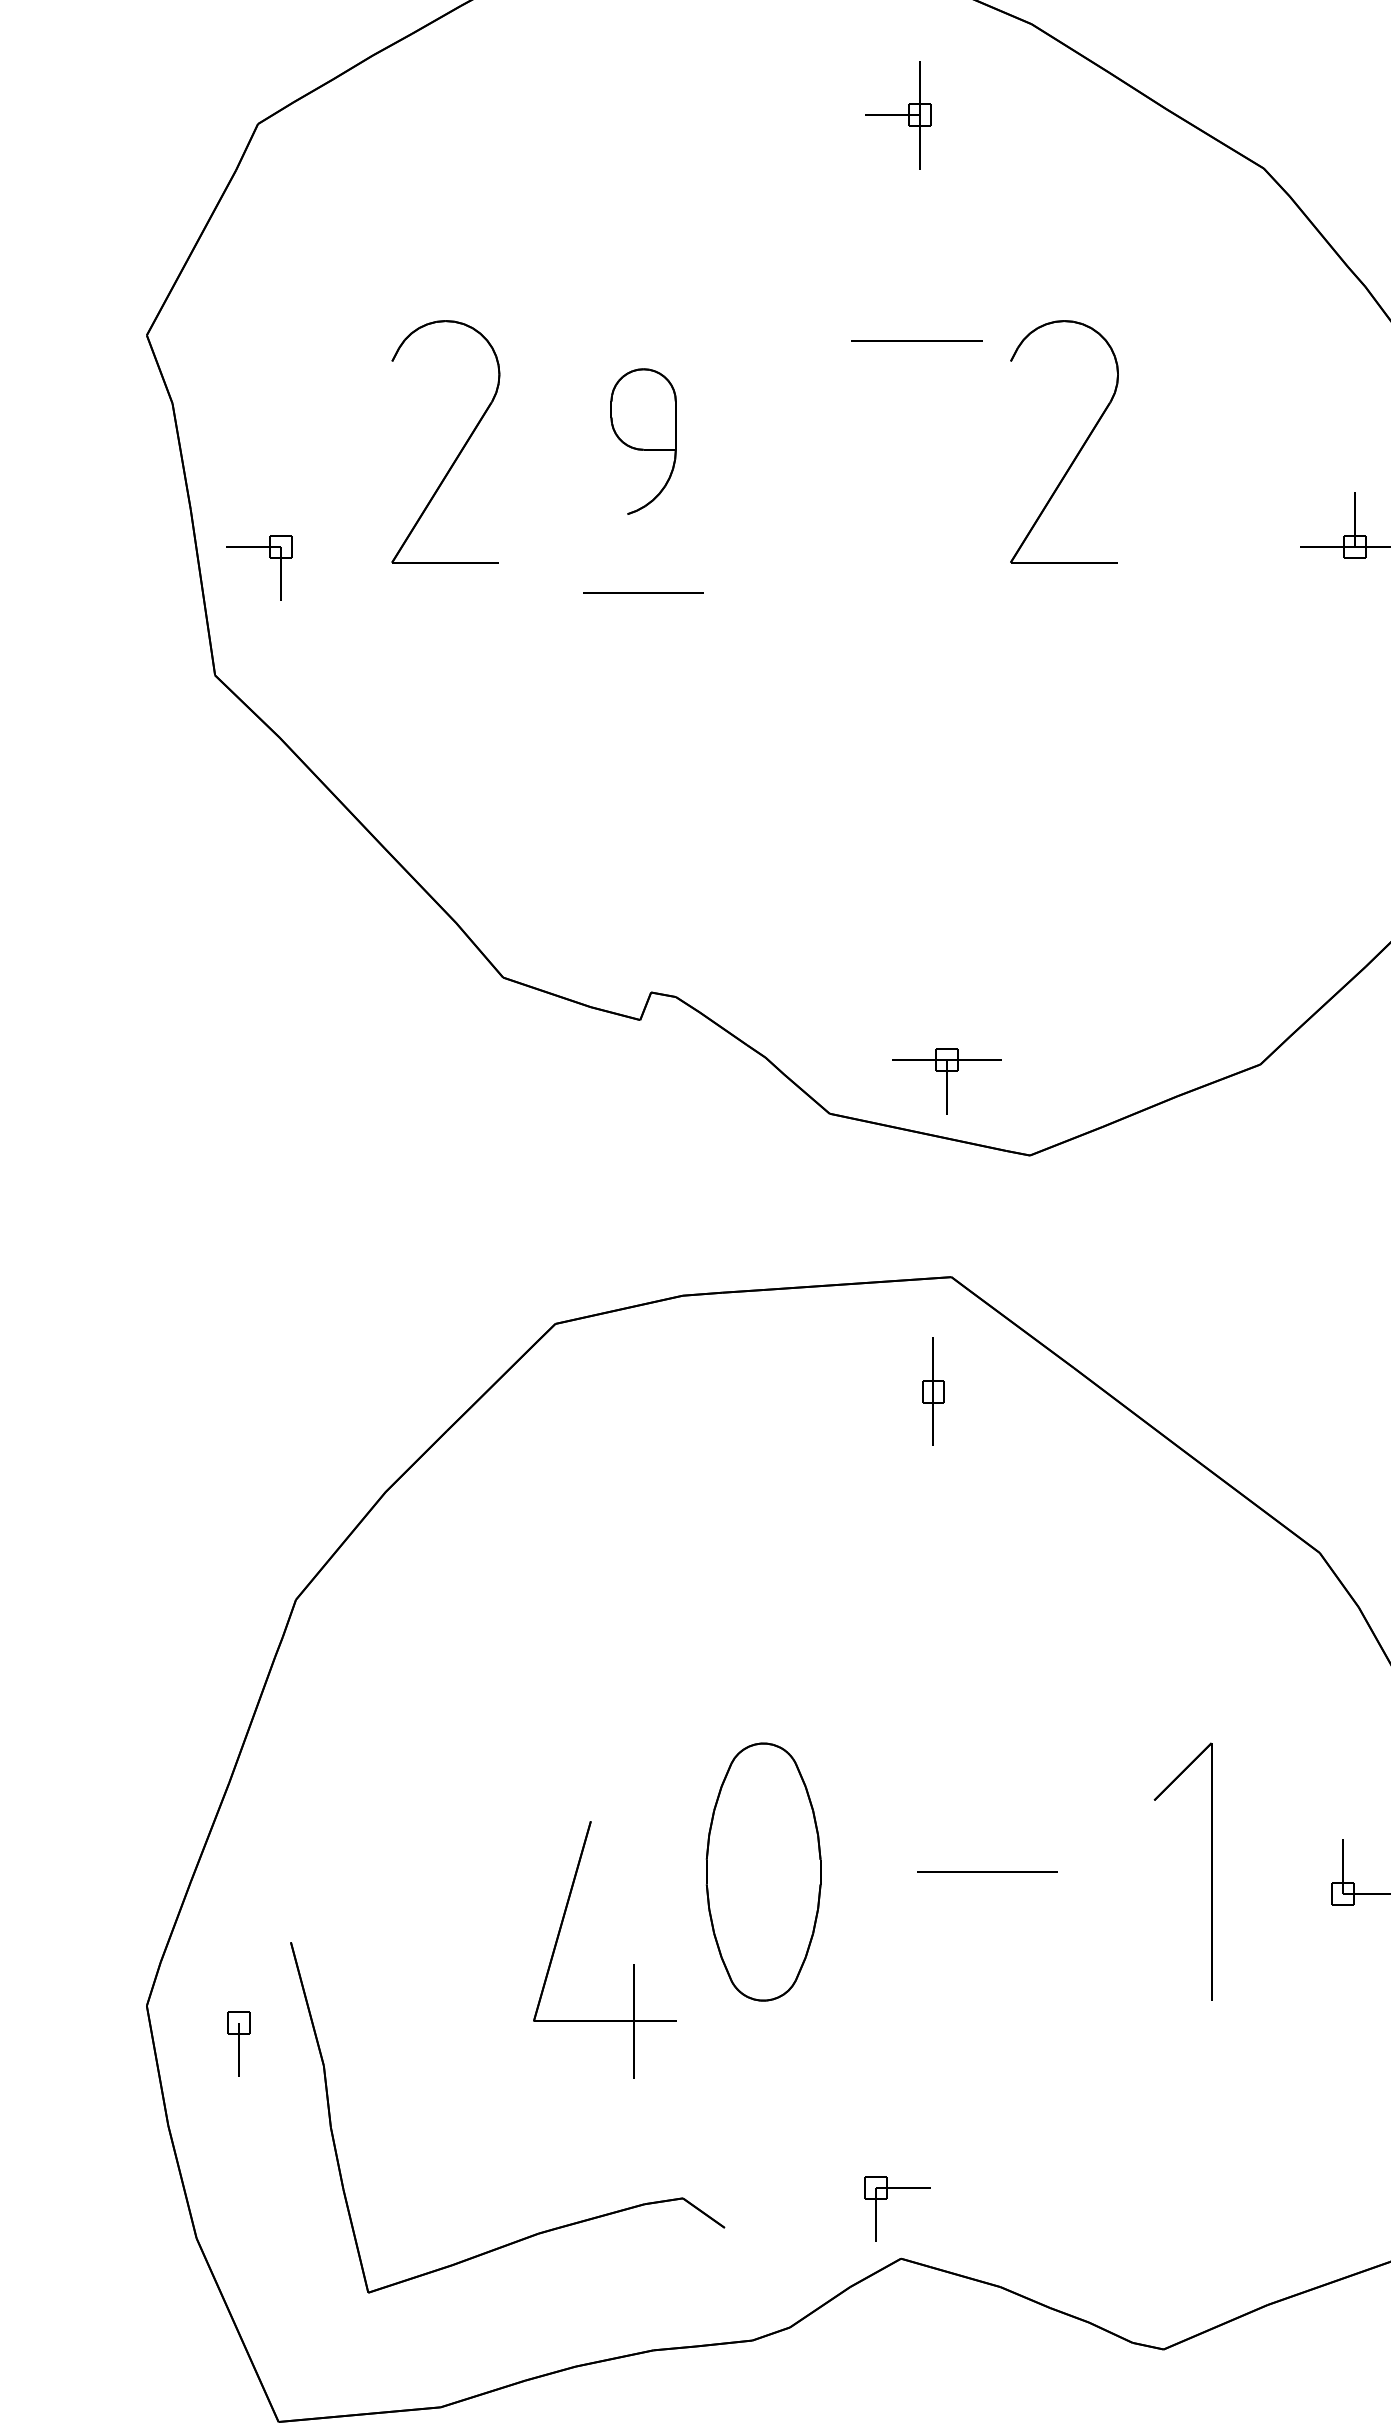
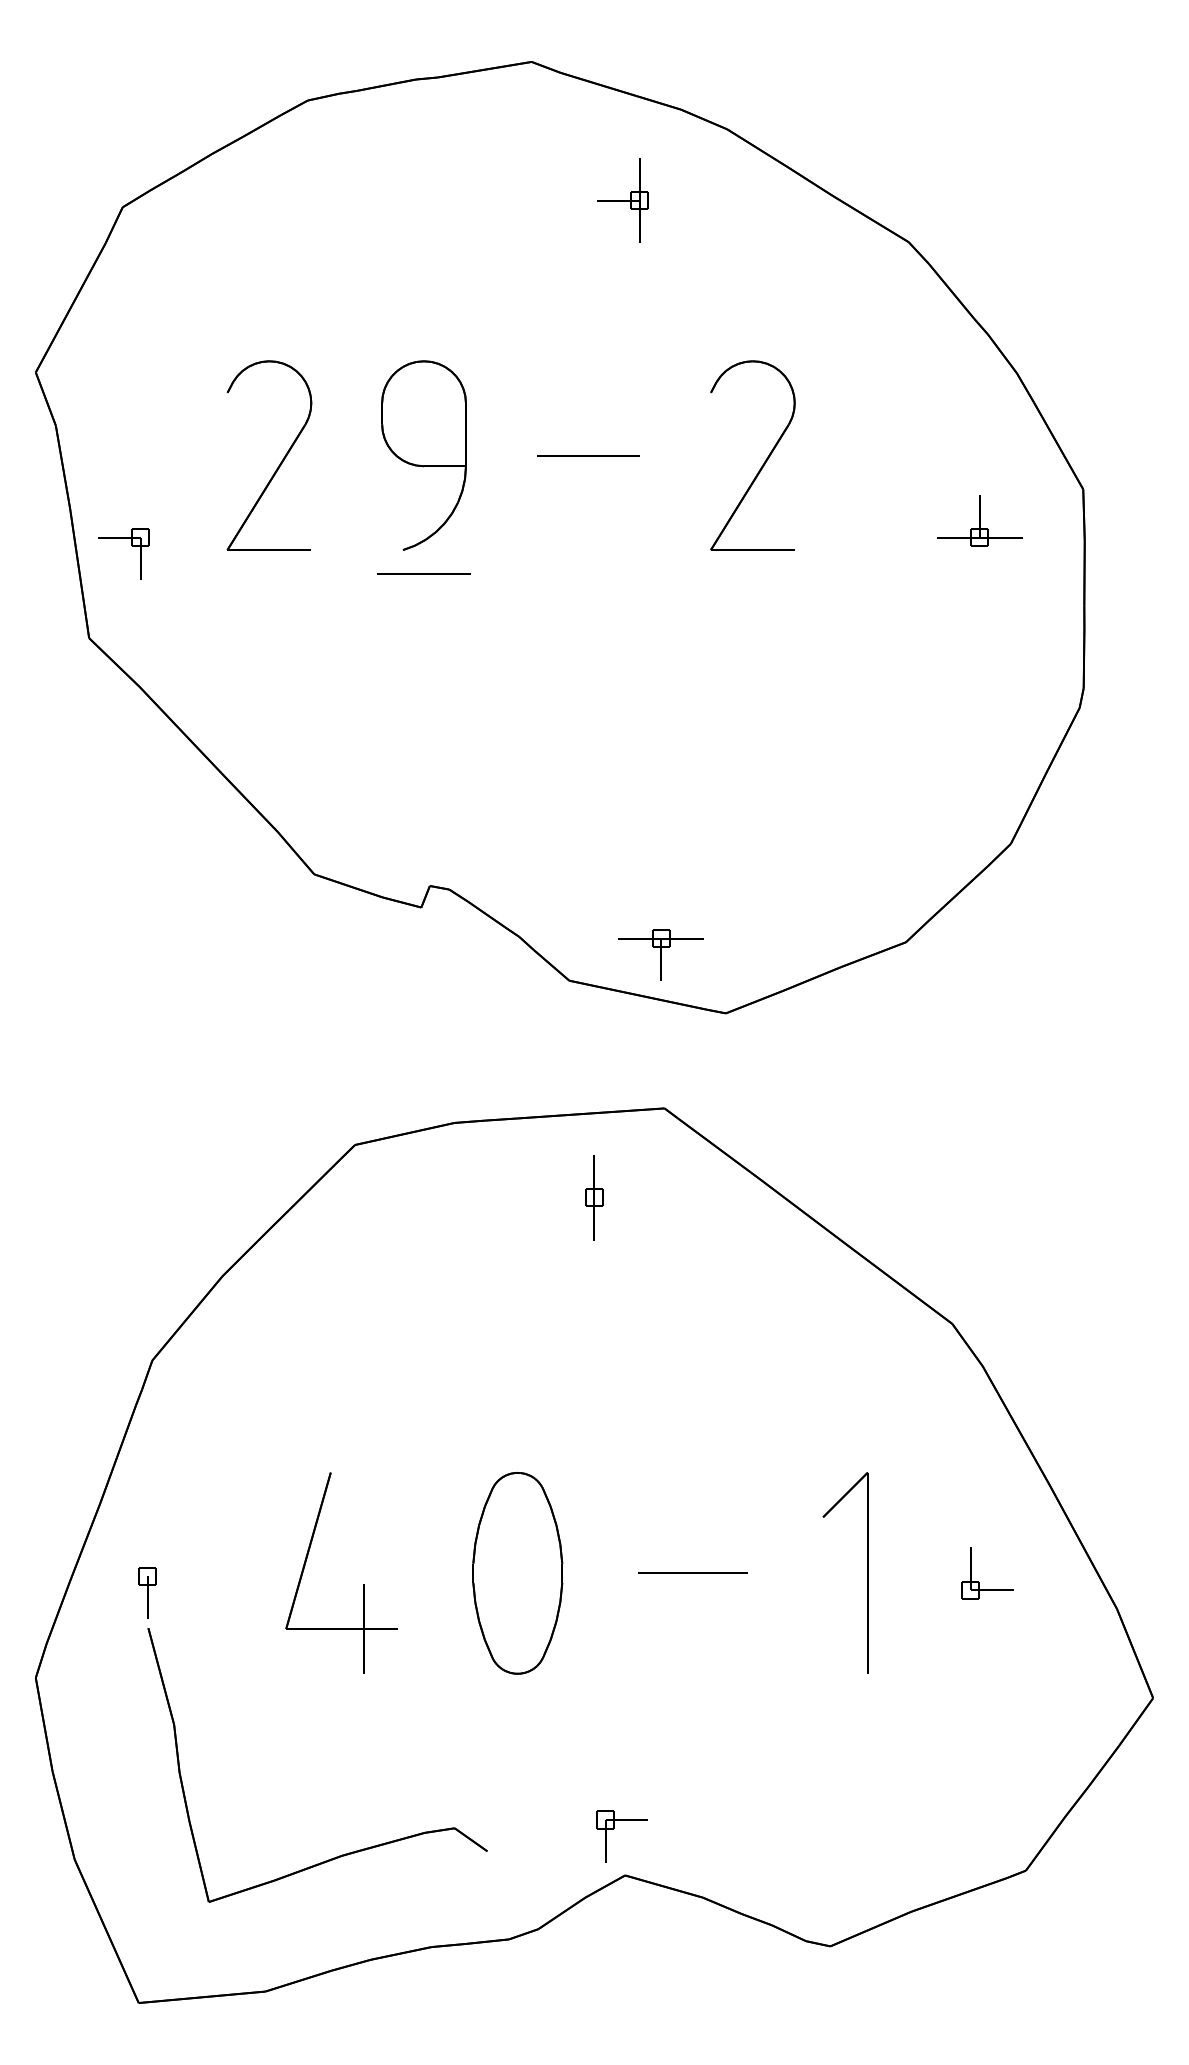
line: (916, 340) -> (588, 455), moved
part: (642, 441) -> (423, 455), size x1.67
part: (933, 1391) -> (594, 1197), moved
part: (632, 1964) -> (363, 1584), moved
part: (238, 2043) -> (147, 1592), moved

